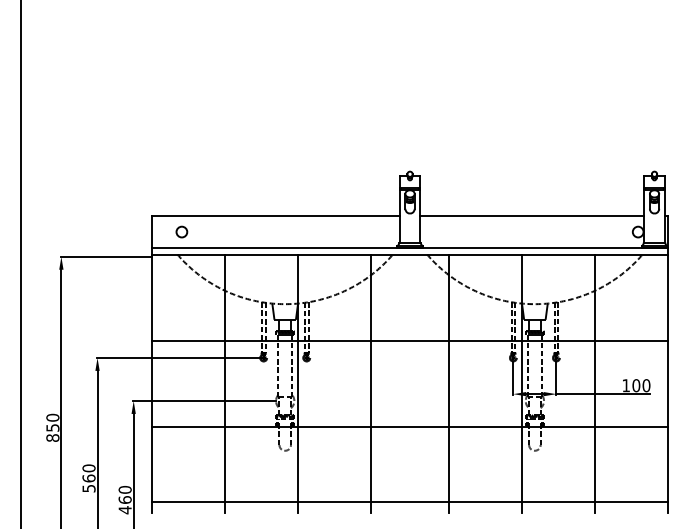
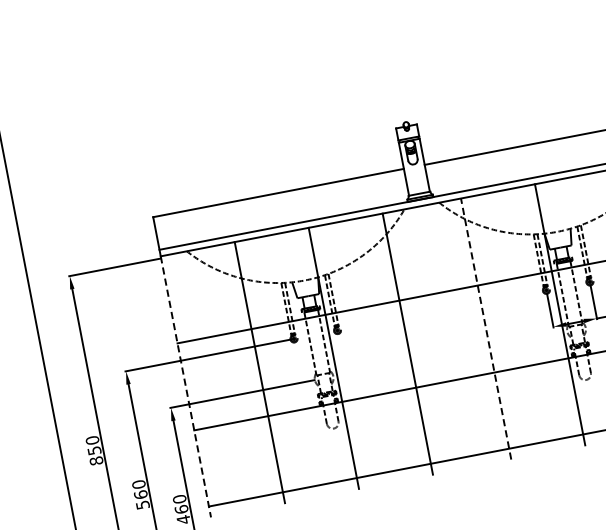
circle: (181, 231) -> (186, 227), removed
line: (448, 383) -> (485, 328), solid -> dashed
line: (151, 384) -> (185, 387), solid -> dashed

